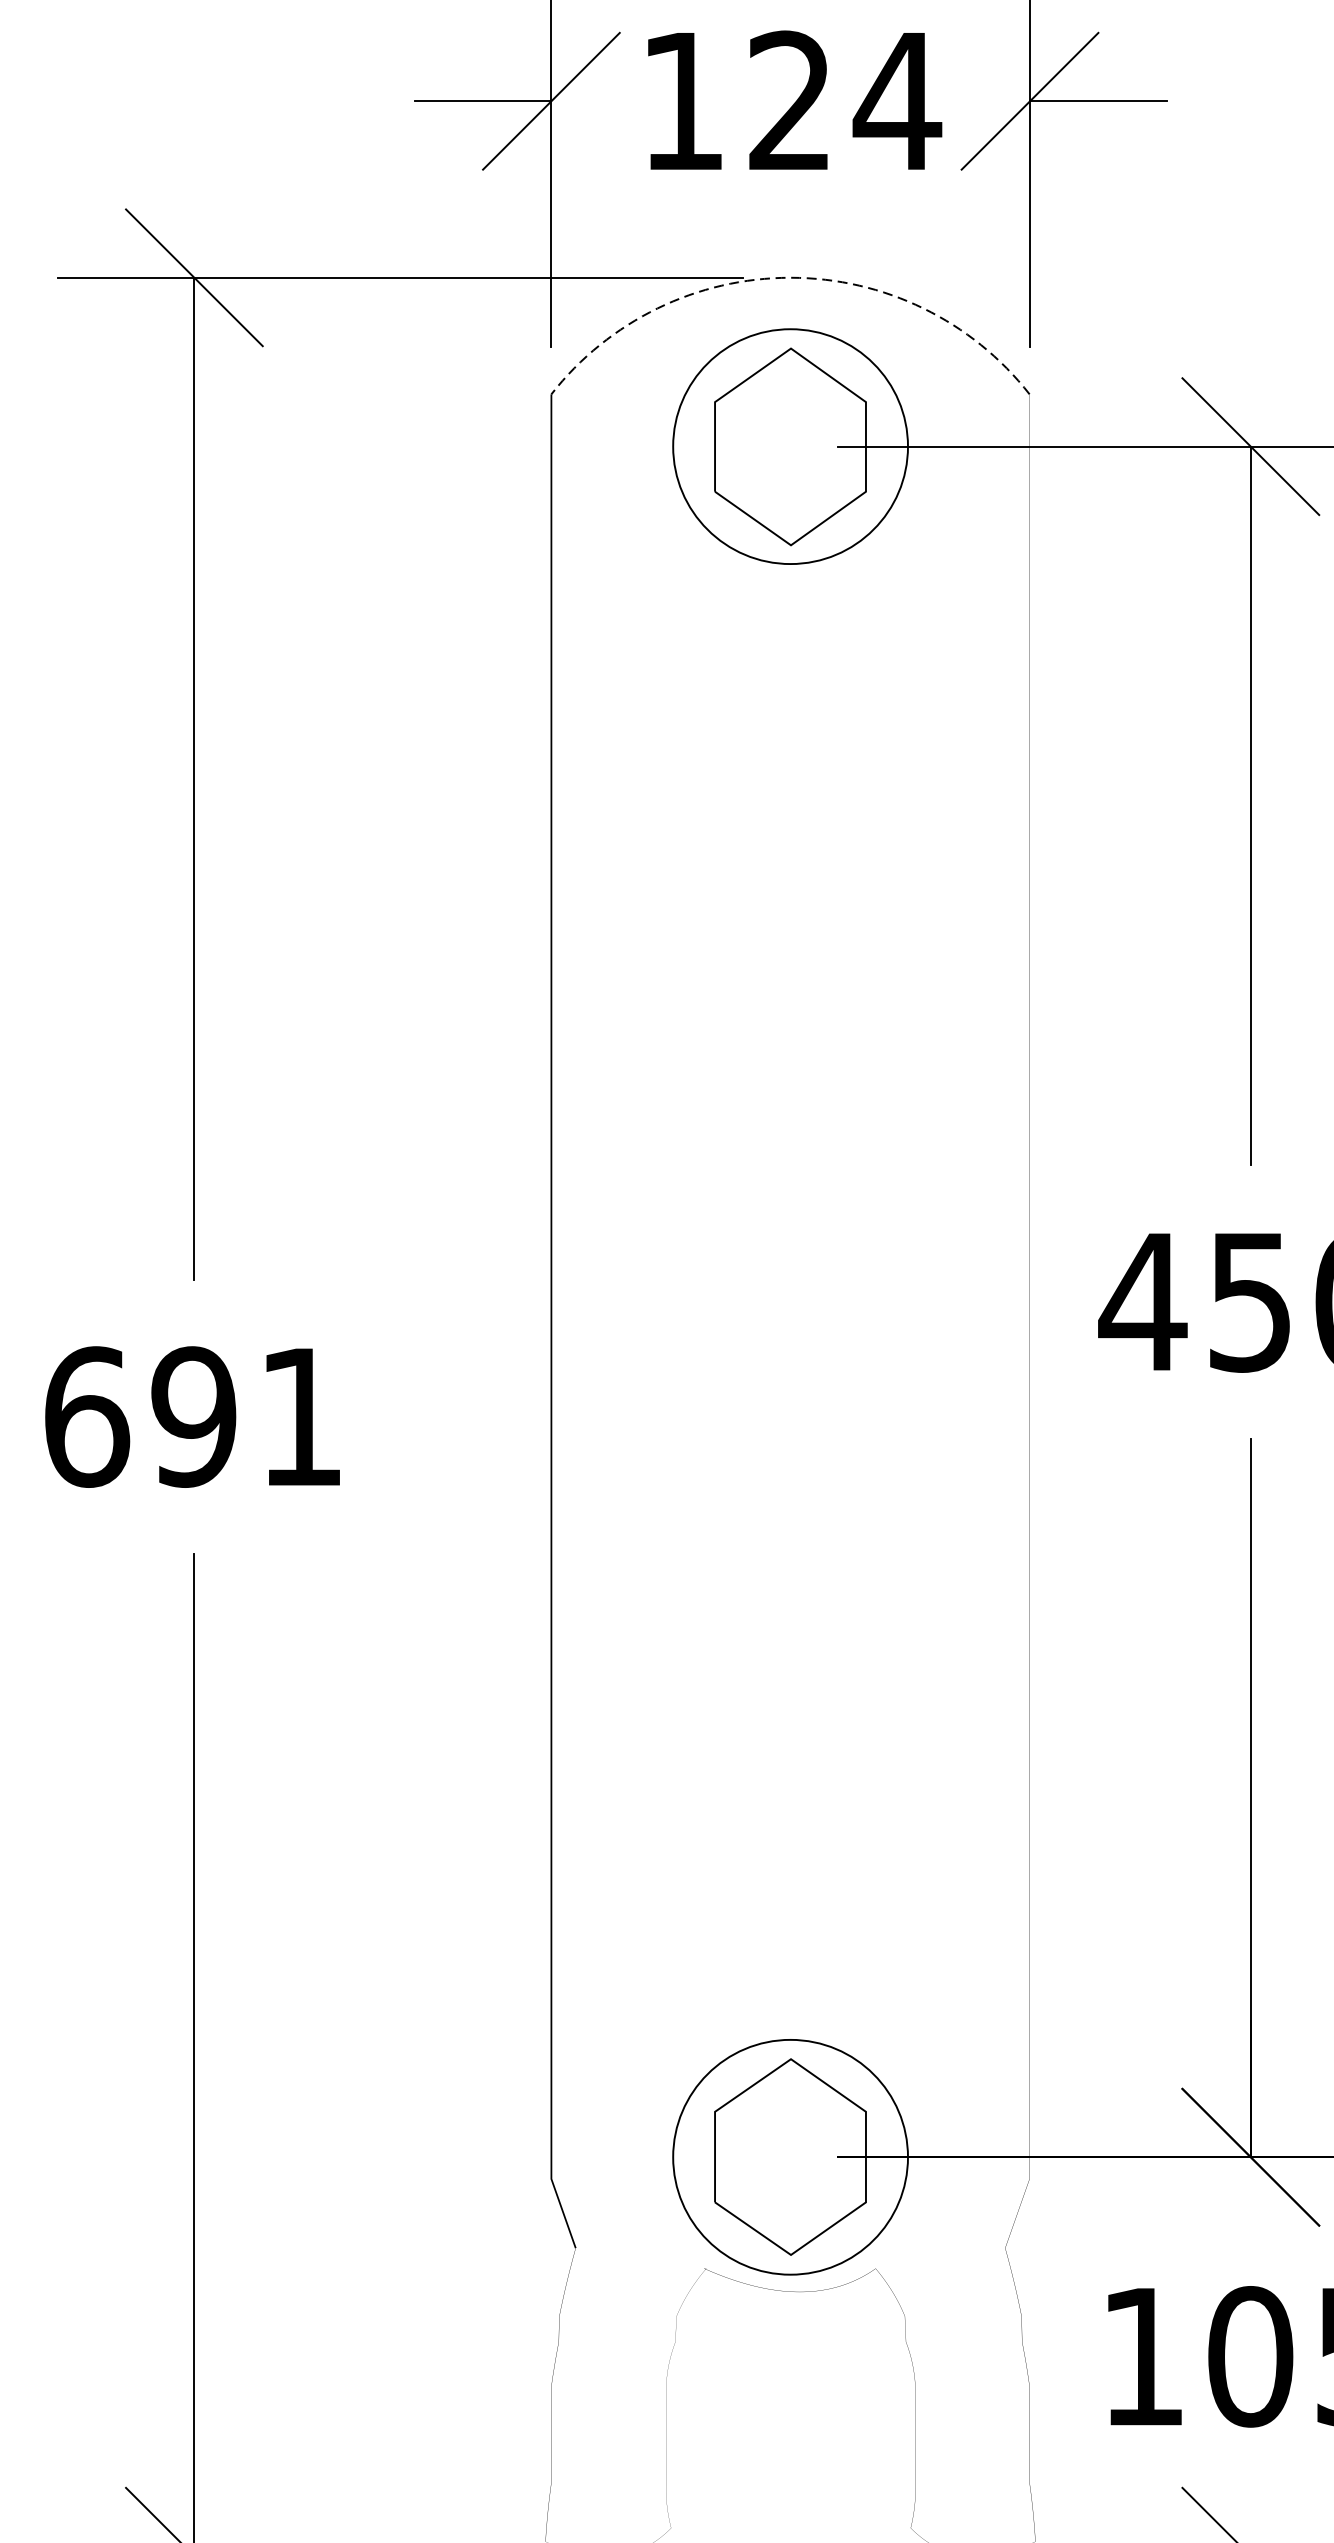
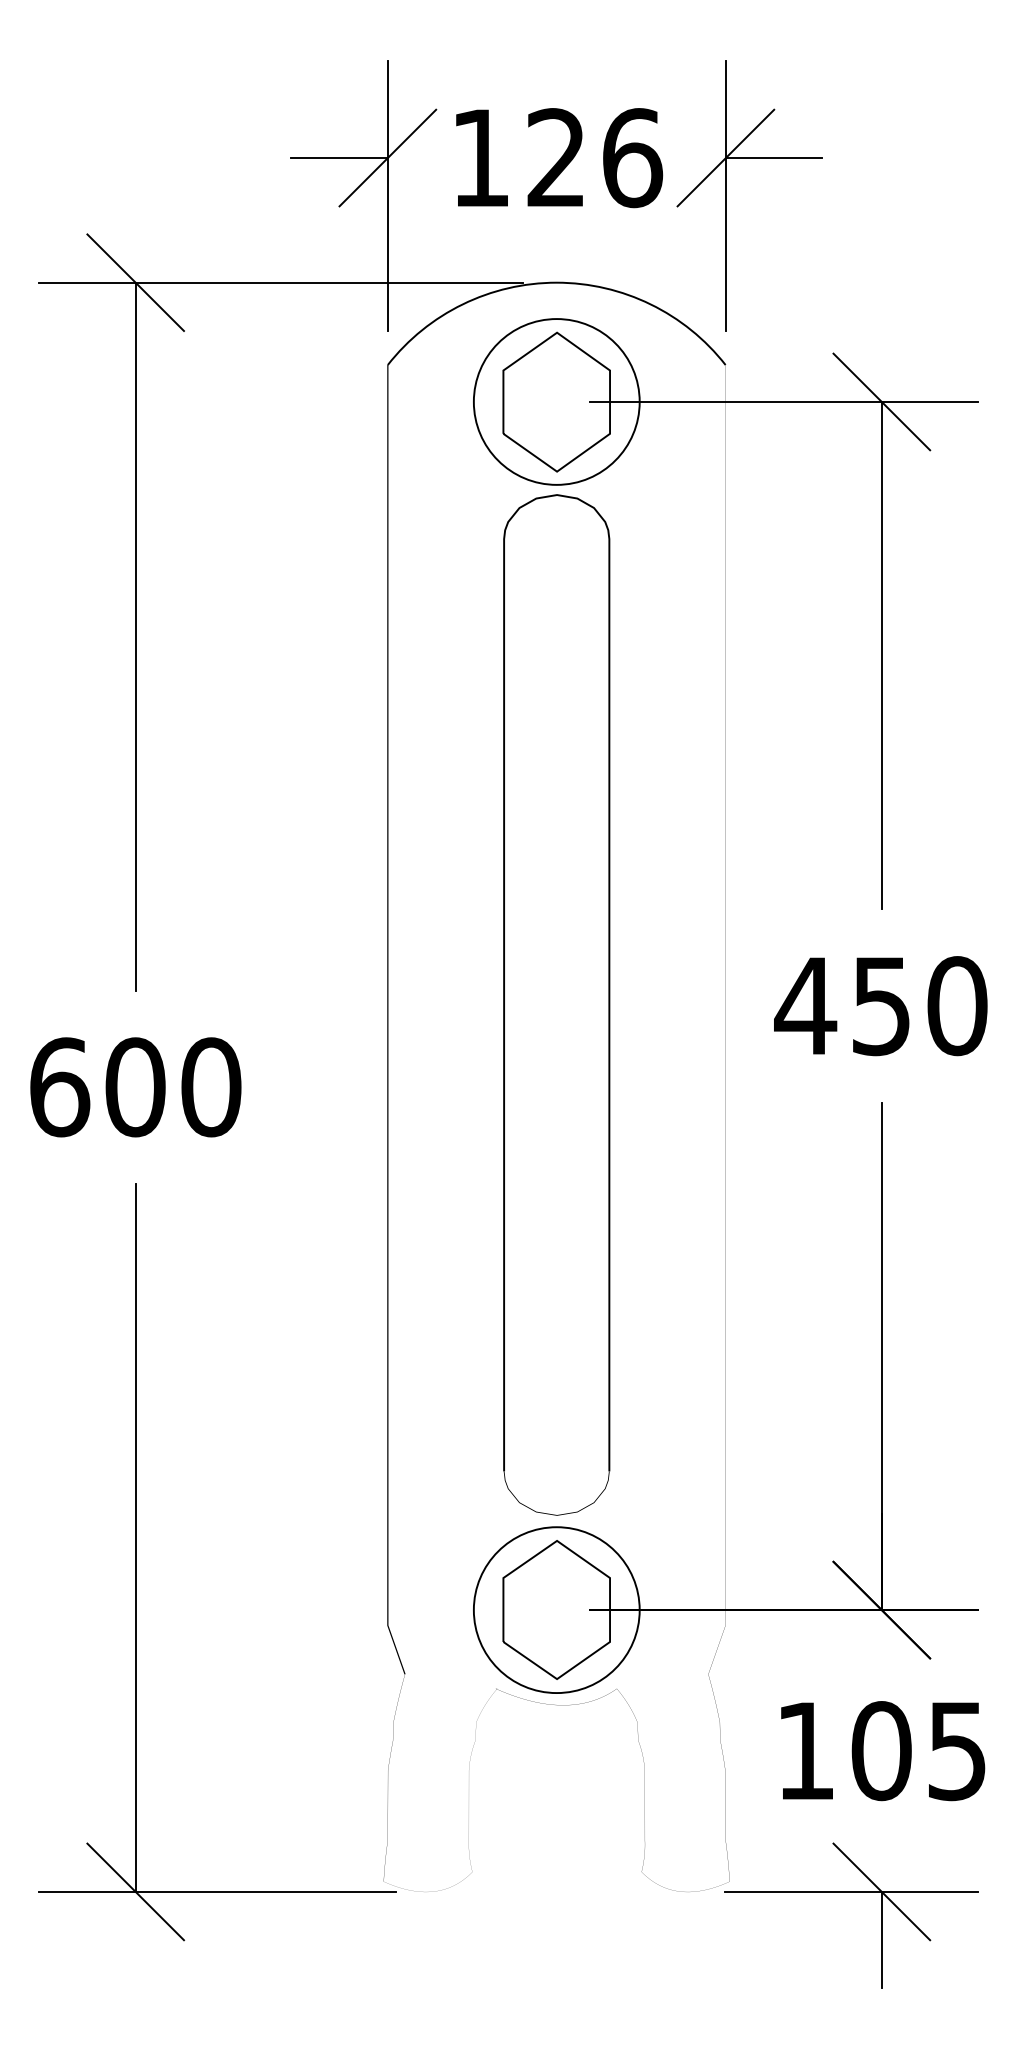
text: (896, 101) -> (631, 158), 124 -> 126
arc: (790, 277) -> (556, 282), dashed -> solid
part: (790, 1299) -> (556, 1004), added
text: (247, 1417) -> (173, 1087), 691 -> 600

